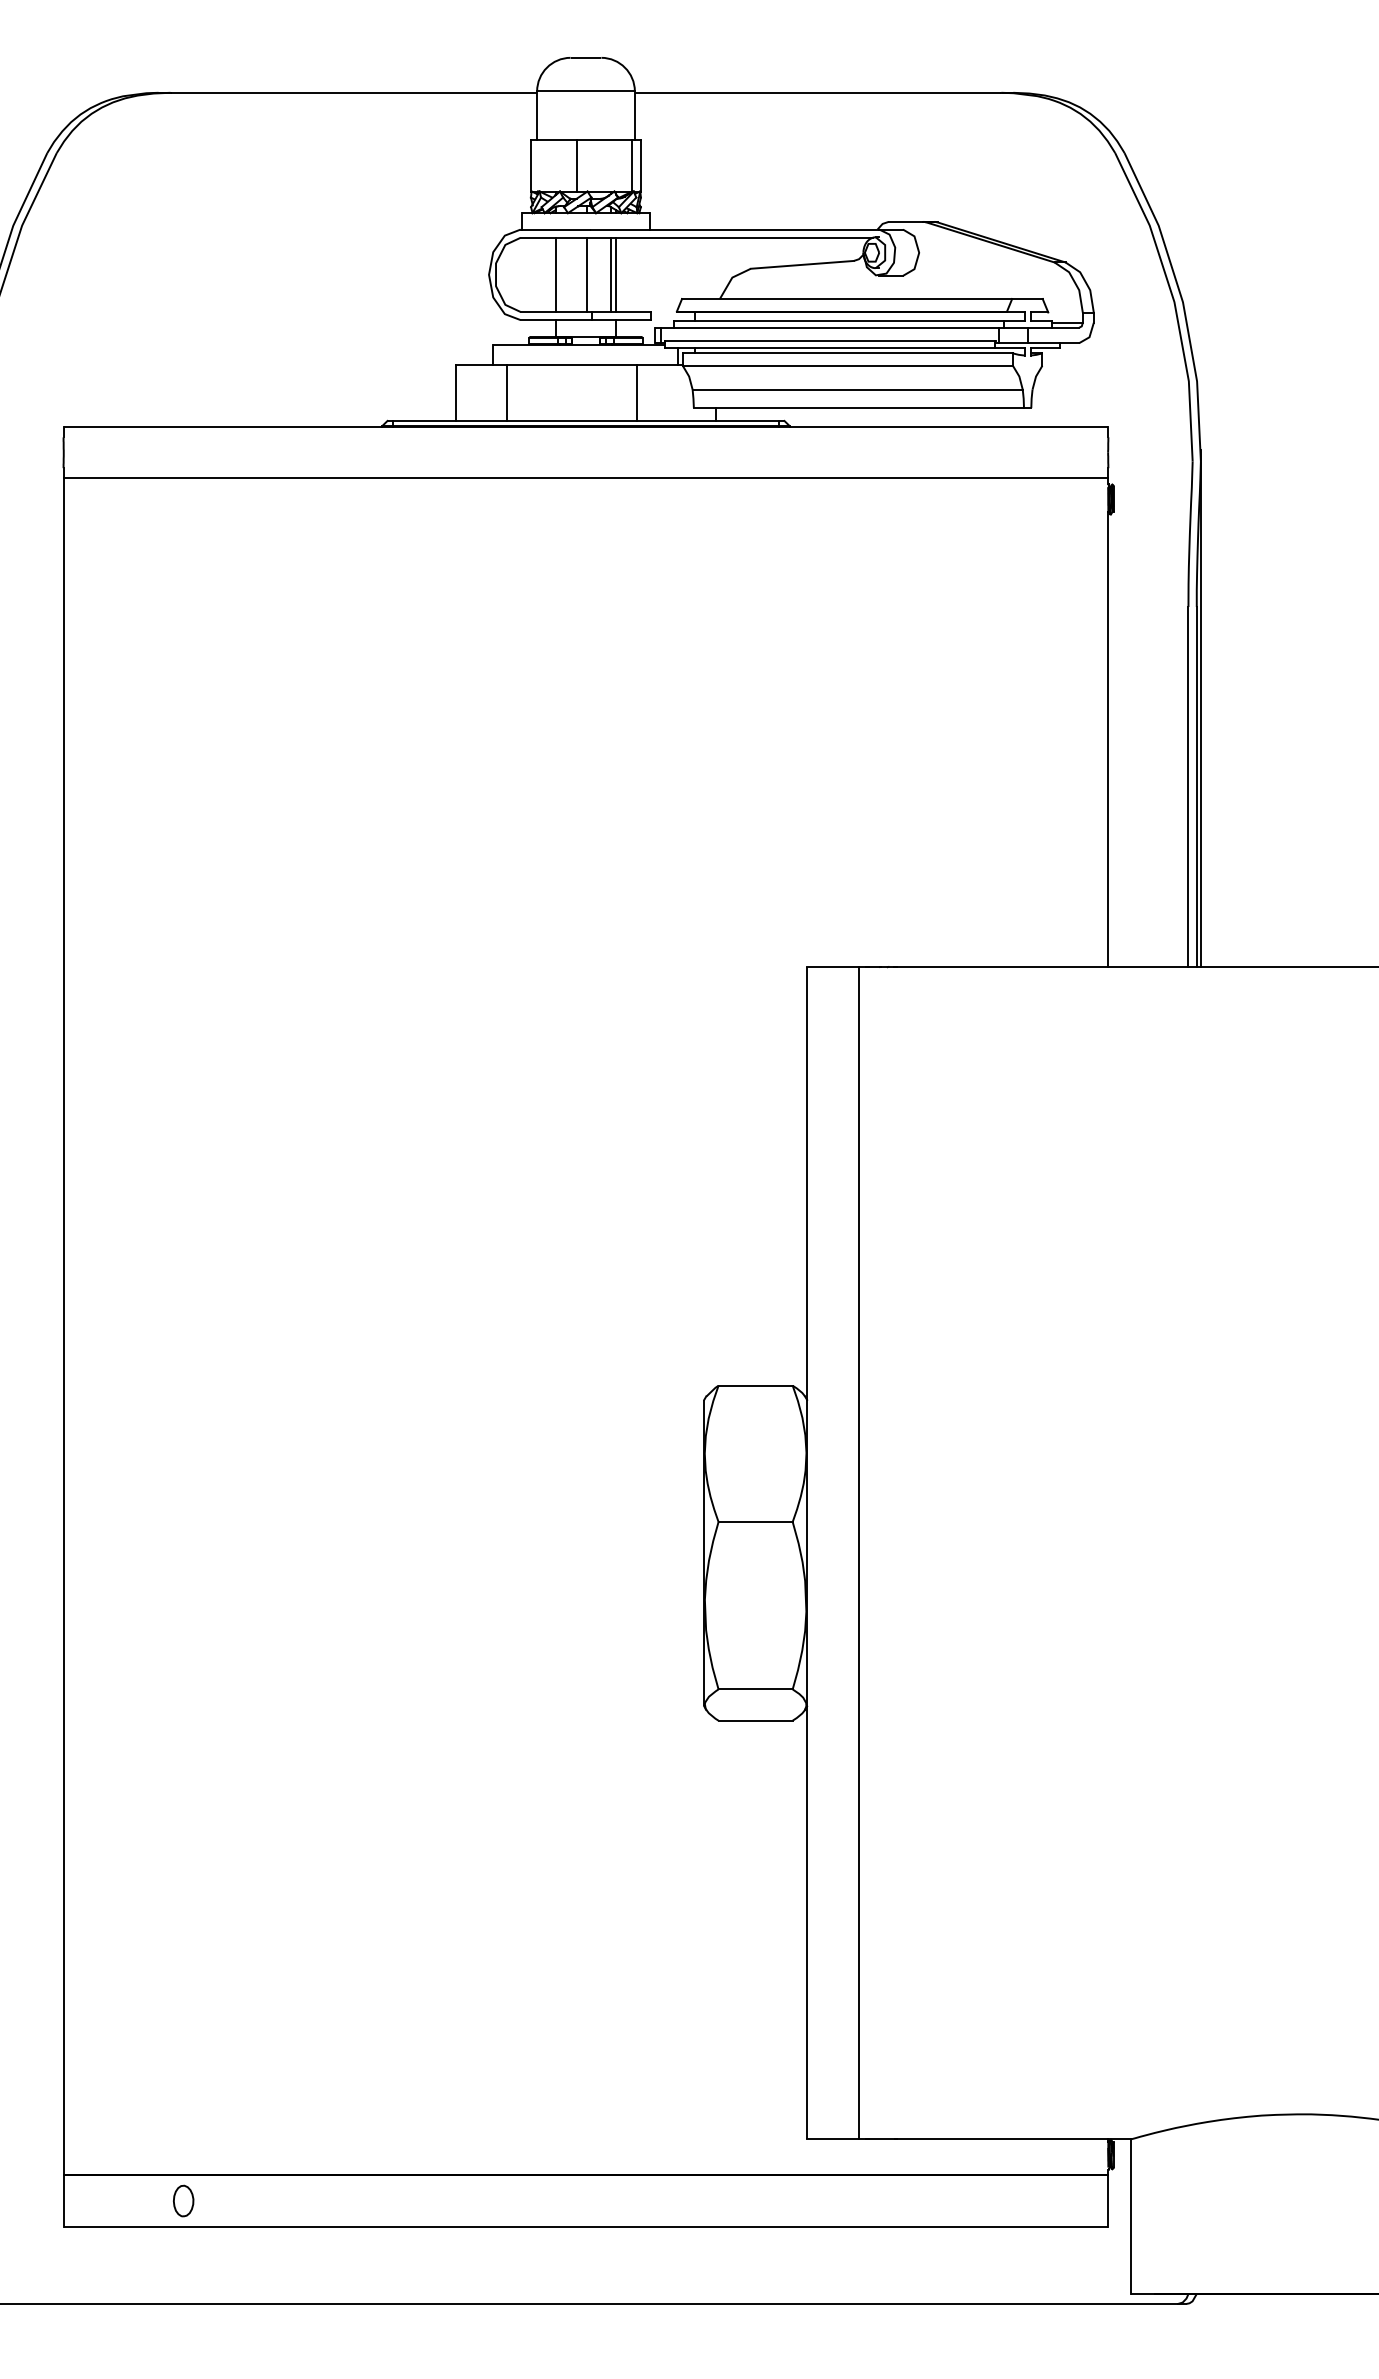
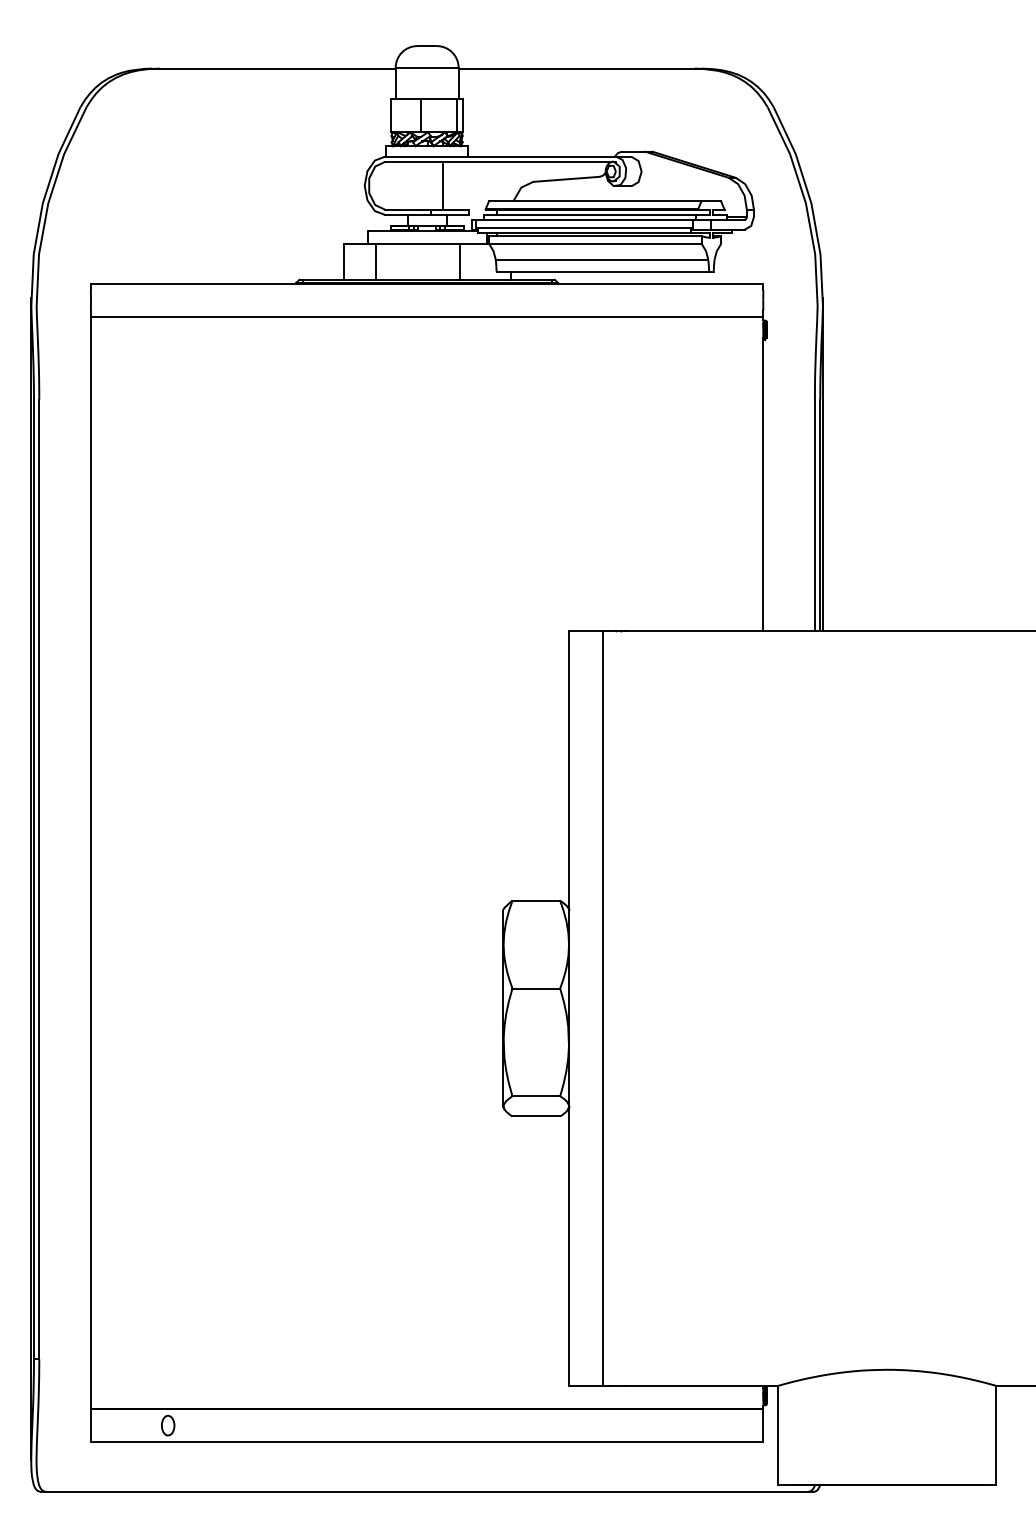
line: (555, 274) -> (407, 185), removed
line: (586, 274) -> (427, 185), removed
line: (616, 274) -> (446, 185), removed

